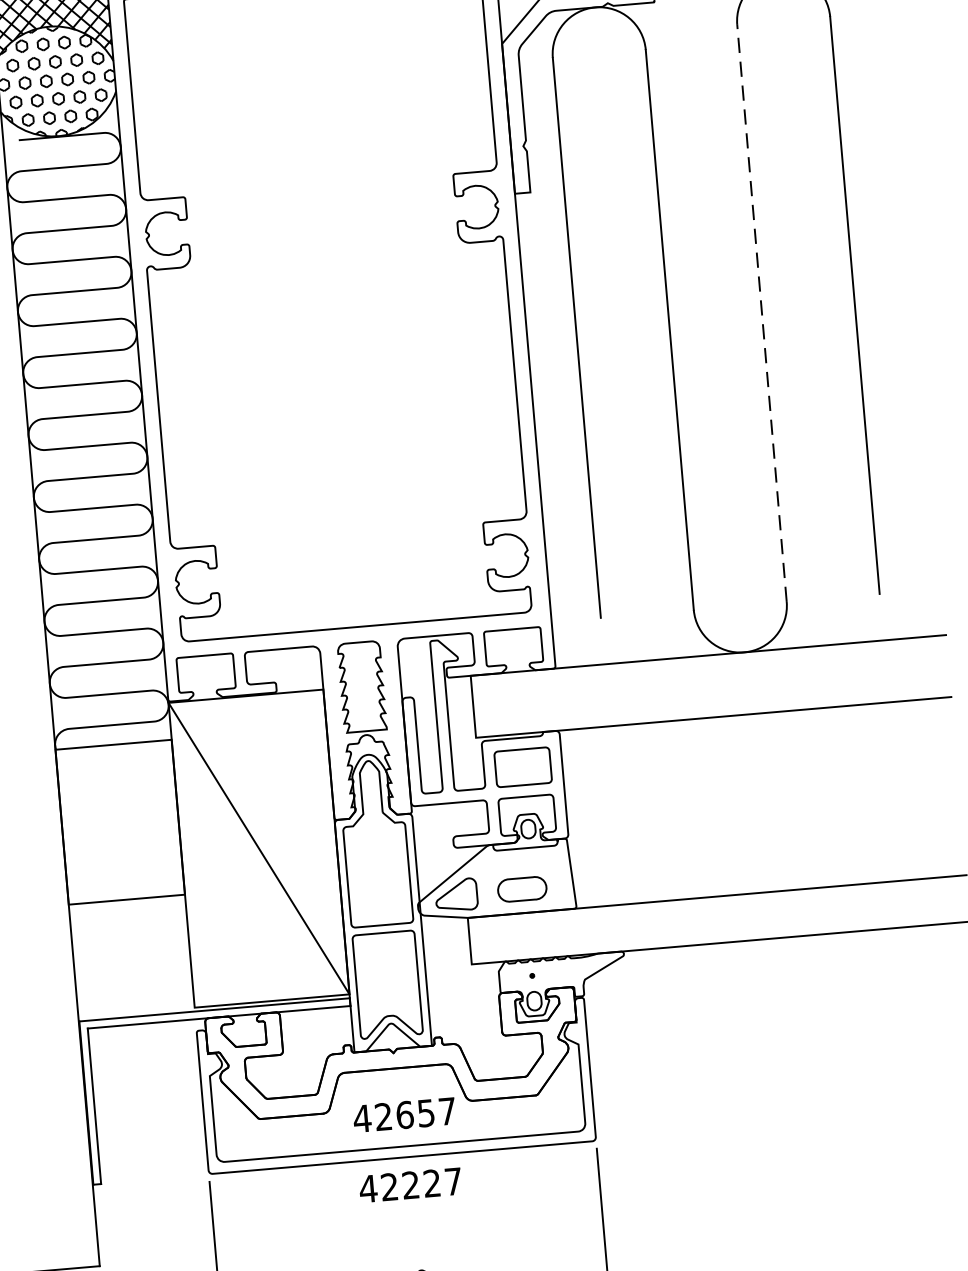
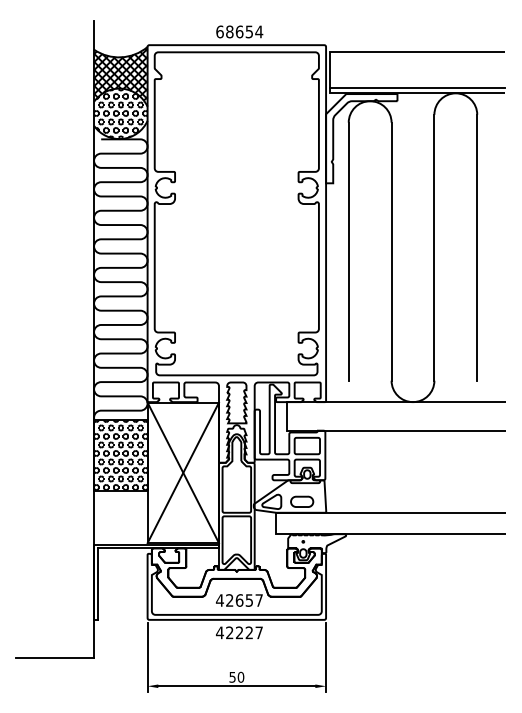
line: (762, 312) -> (434, 247), dashed -> solid
hatch: (119, 820) -> (120, 454), added
line: (257, 847) -> (182, 472), added

